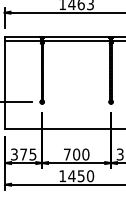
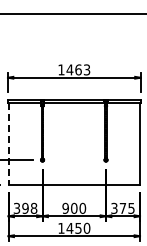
line: (5, 84) -> (8, 143), solid -> dashed
text: (28, 153) -> (29, 207), 375 -> 398
text: (67, 153) -> (65, 207), 700 -> 900

